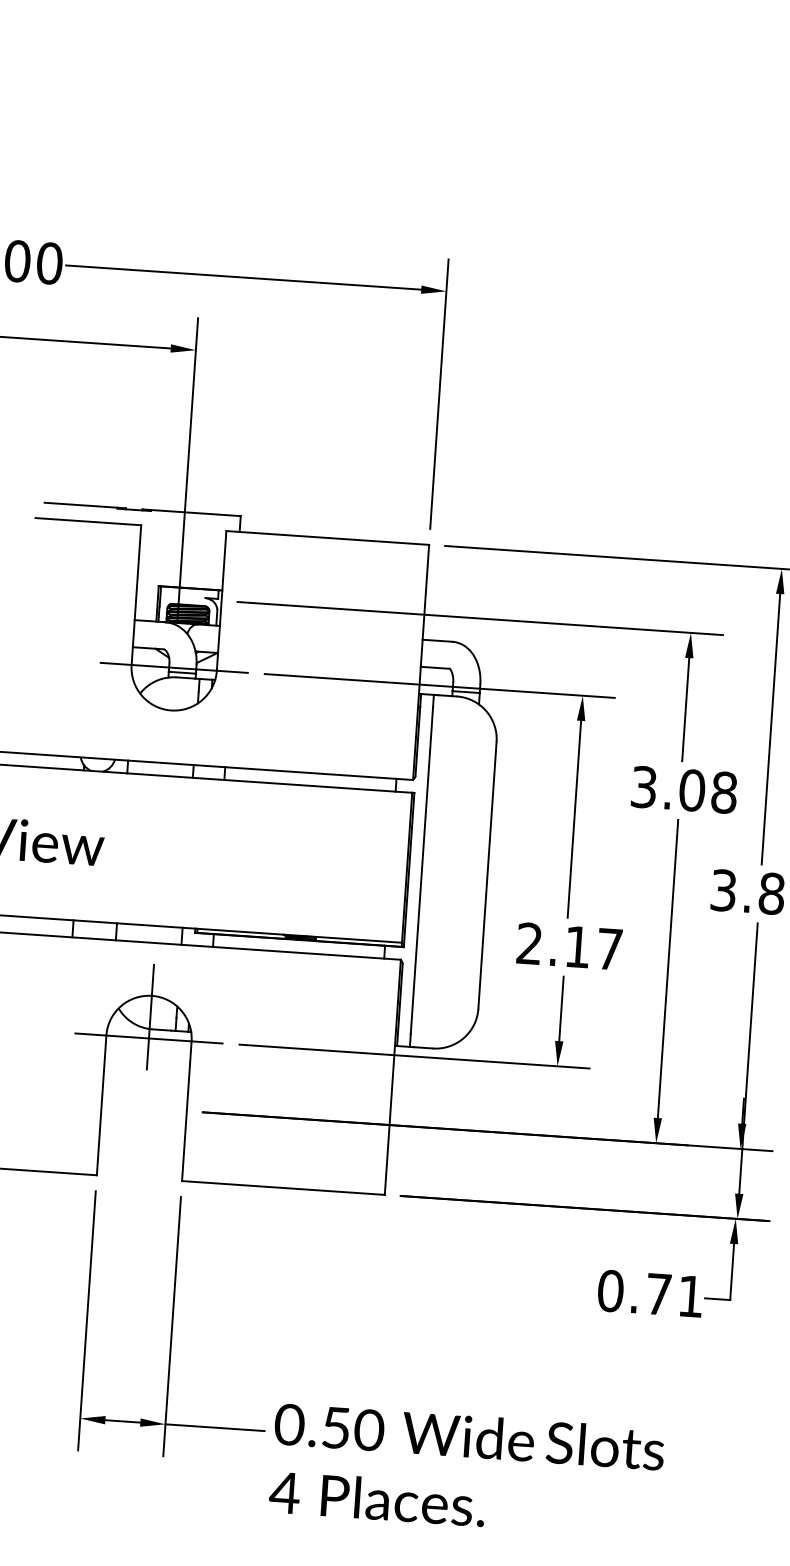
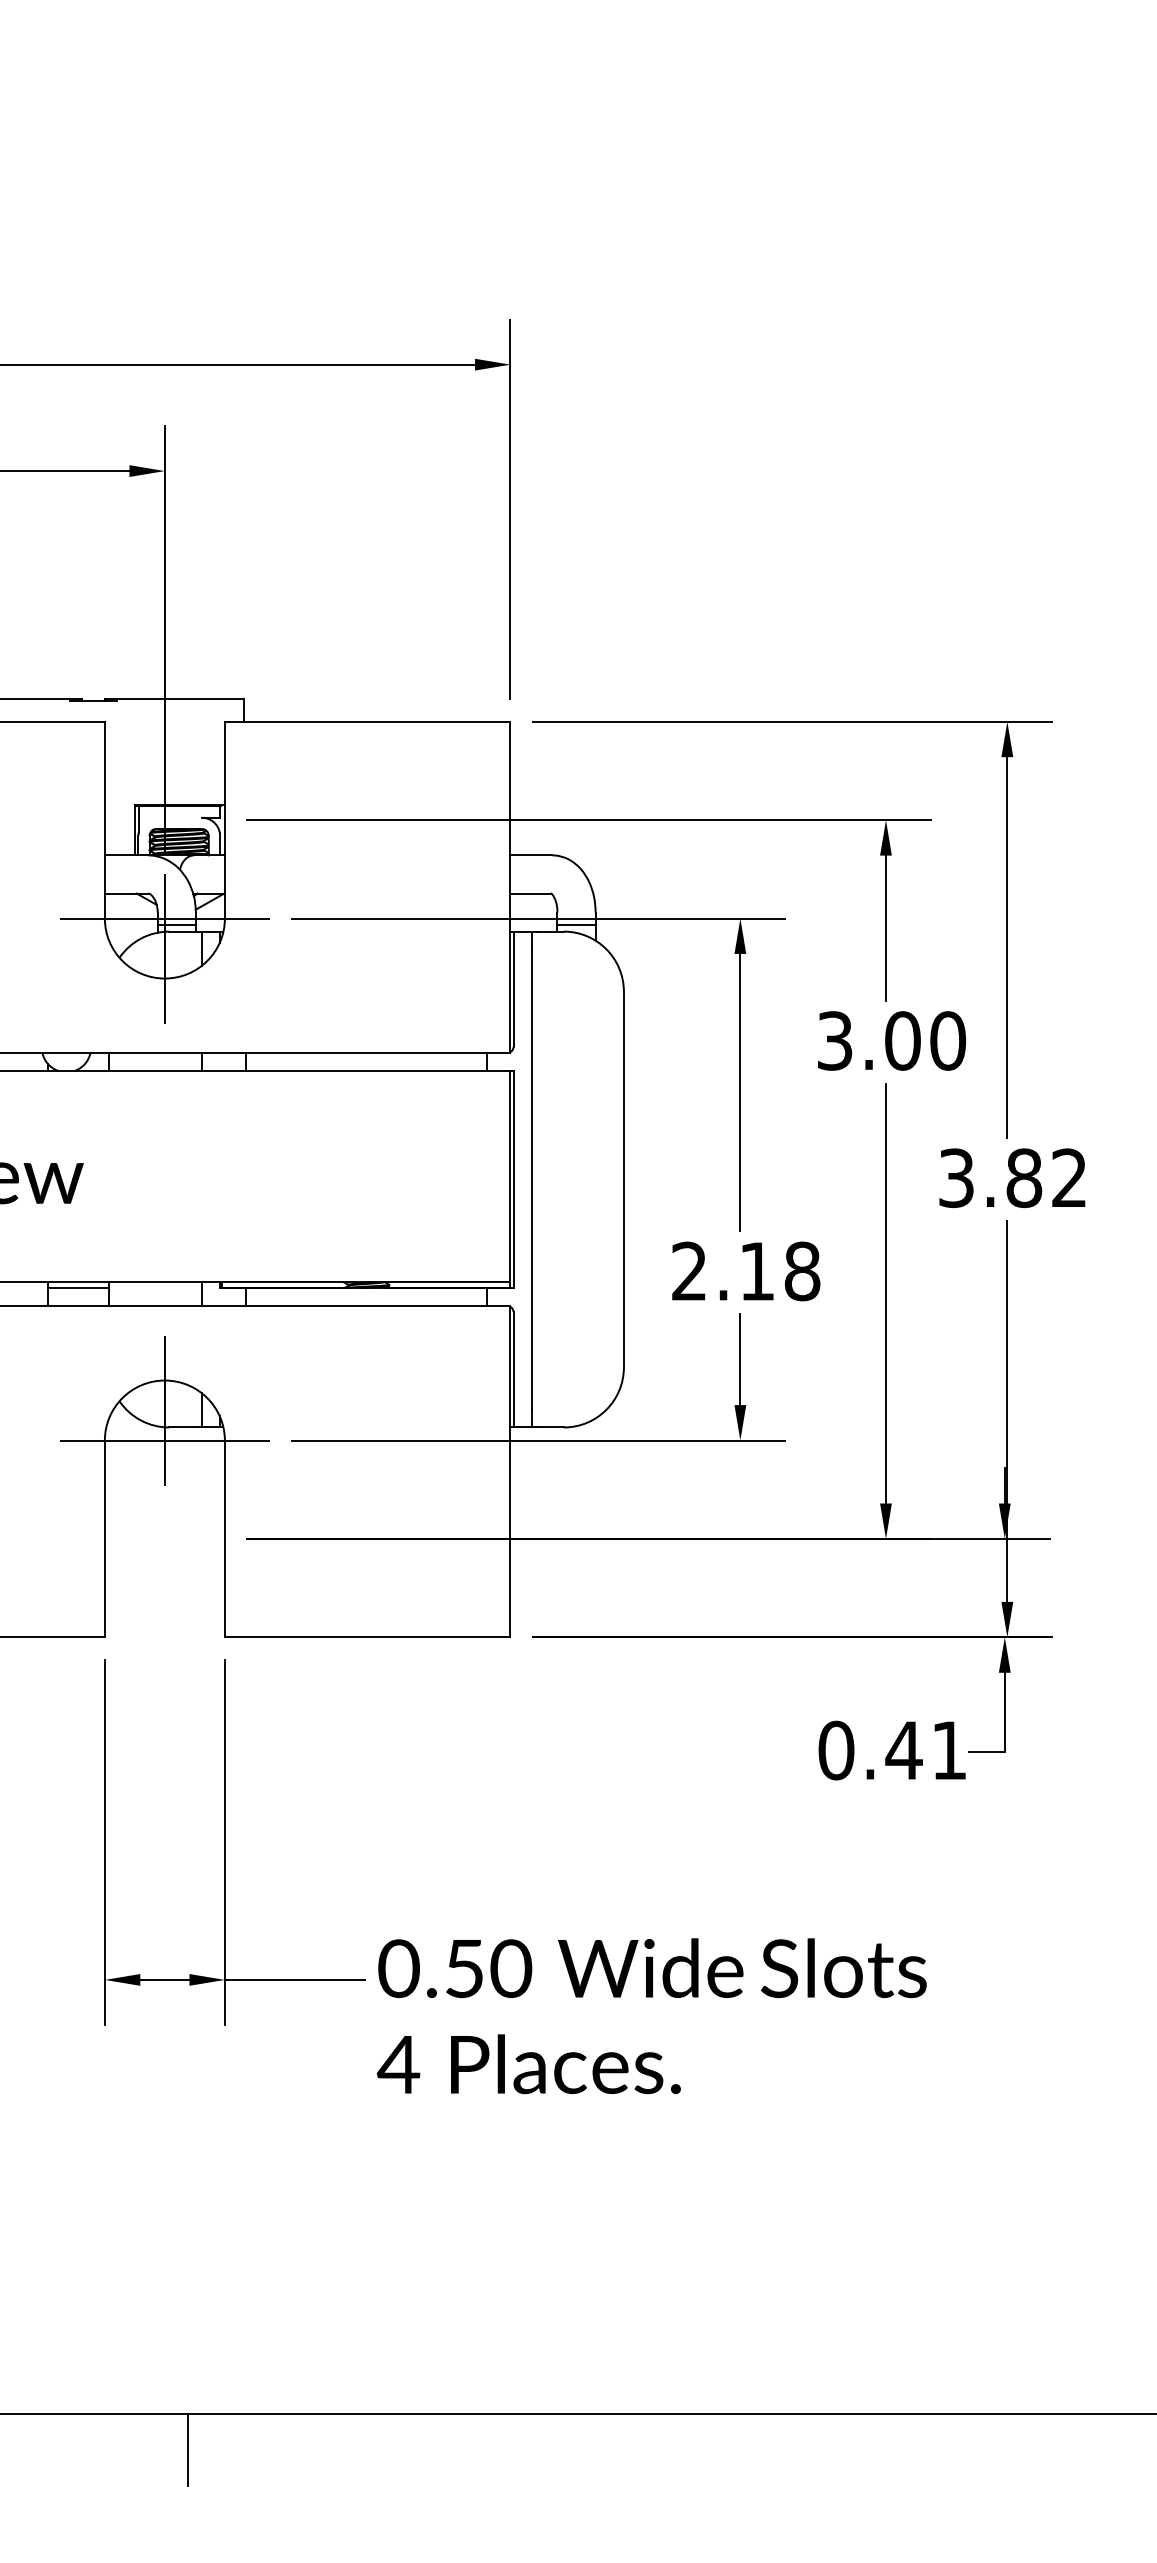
line: (172, 689) -> (164, 948), added
text: (724, 792) -> (948, 1040), 3.08 -> 3.00
line: (95, 925) -> (78, 1287), added
text: (609, 949) -> (802, 1271), 2.17 -> 2.18
text: (658, 1294) -> (903, 1750), 0.71 -> 0.41

